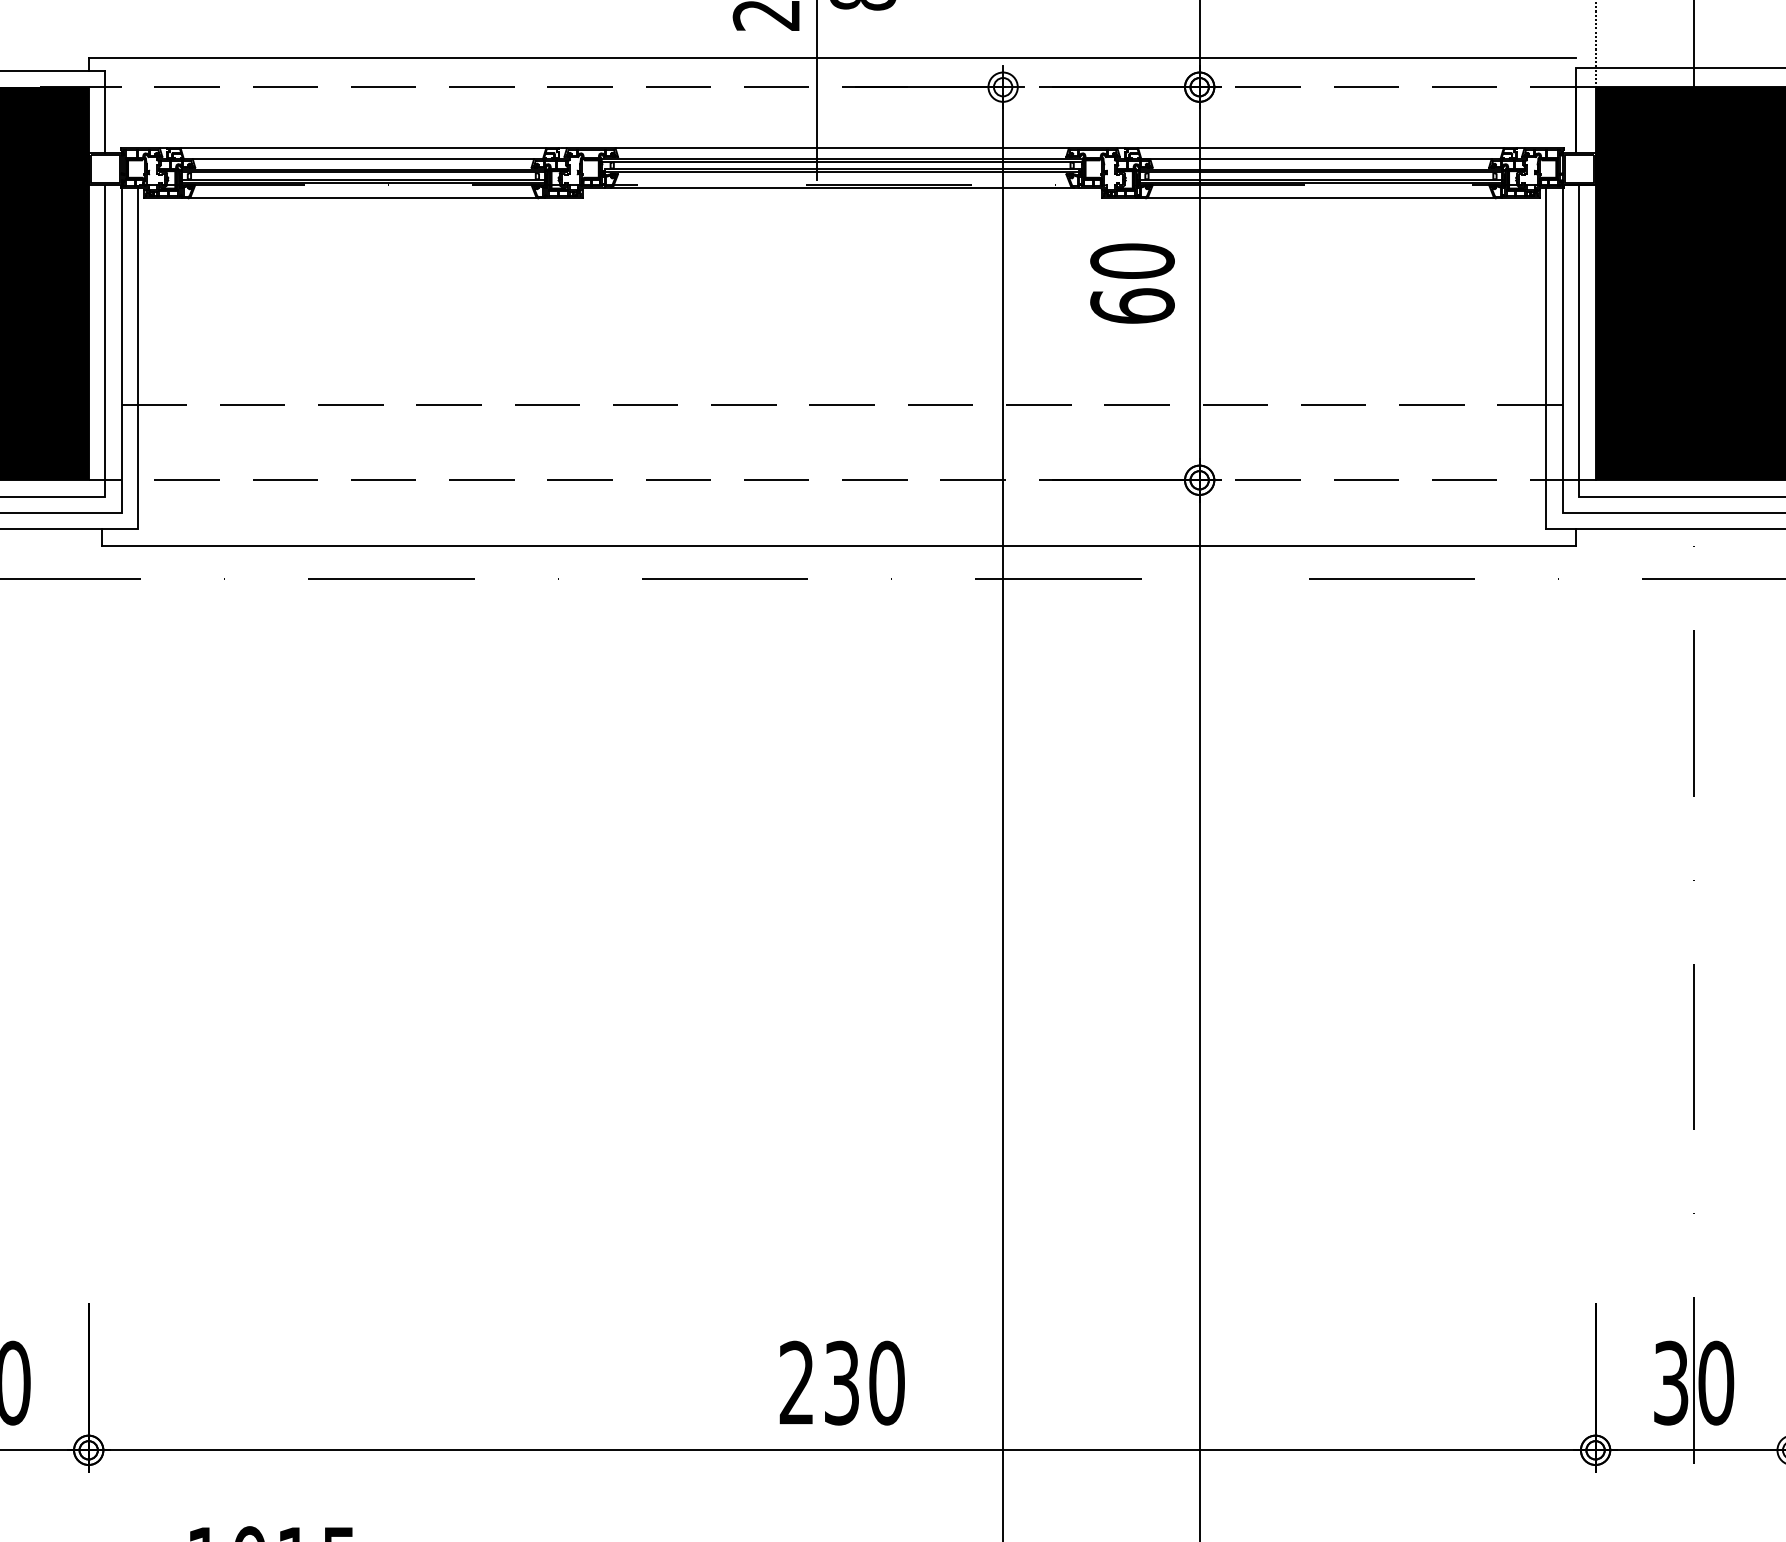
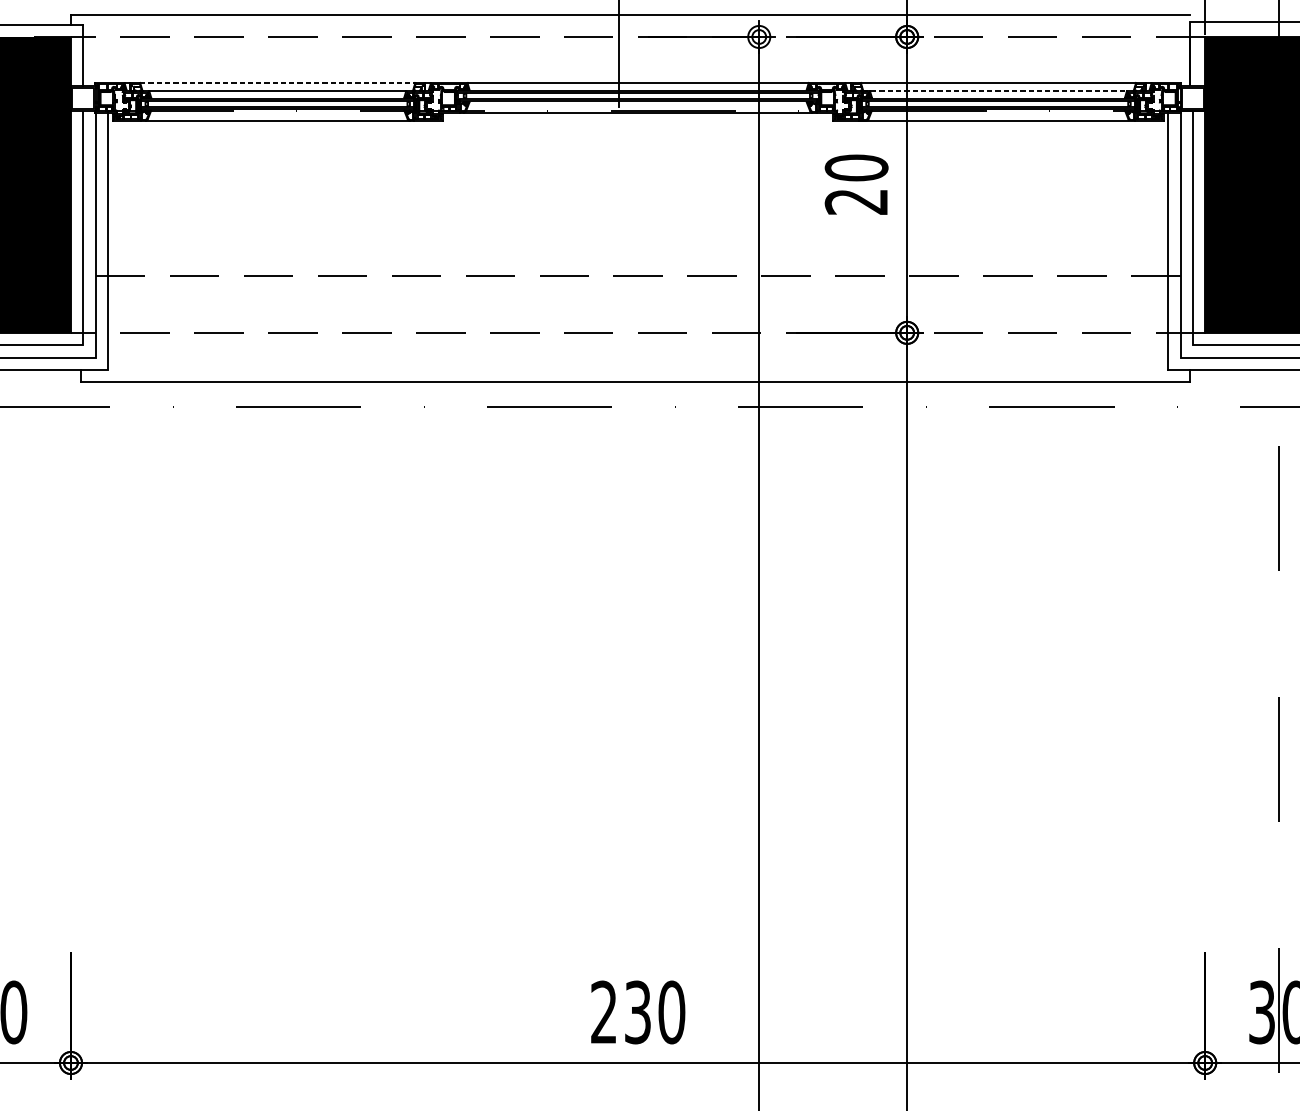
line: (363, 148) -> (277, 83), solid -> dashed
line: (1316, 159) -> (995, 91), solid -> dashed
text: (1132, 305) -> (856, 201), 60 -> 20

